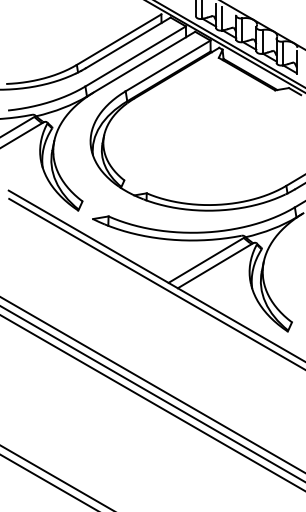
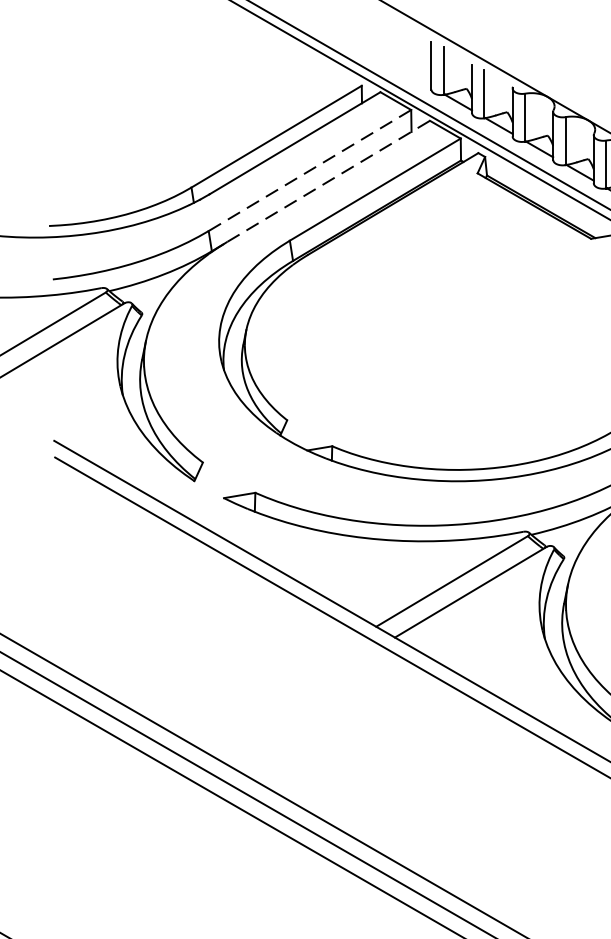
line: (135, 56) -> (309, 170), solid -> dashed
line: (144, 61) -> (327, 180), solid -> dashed

